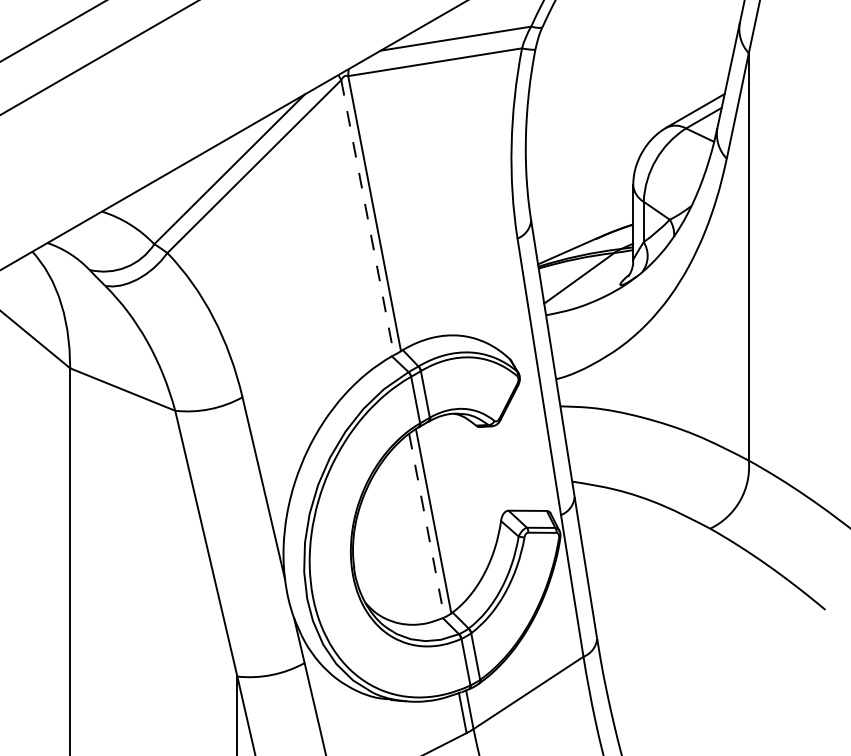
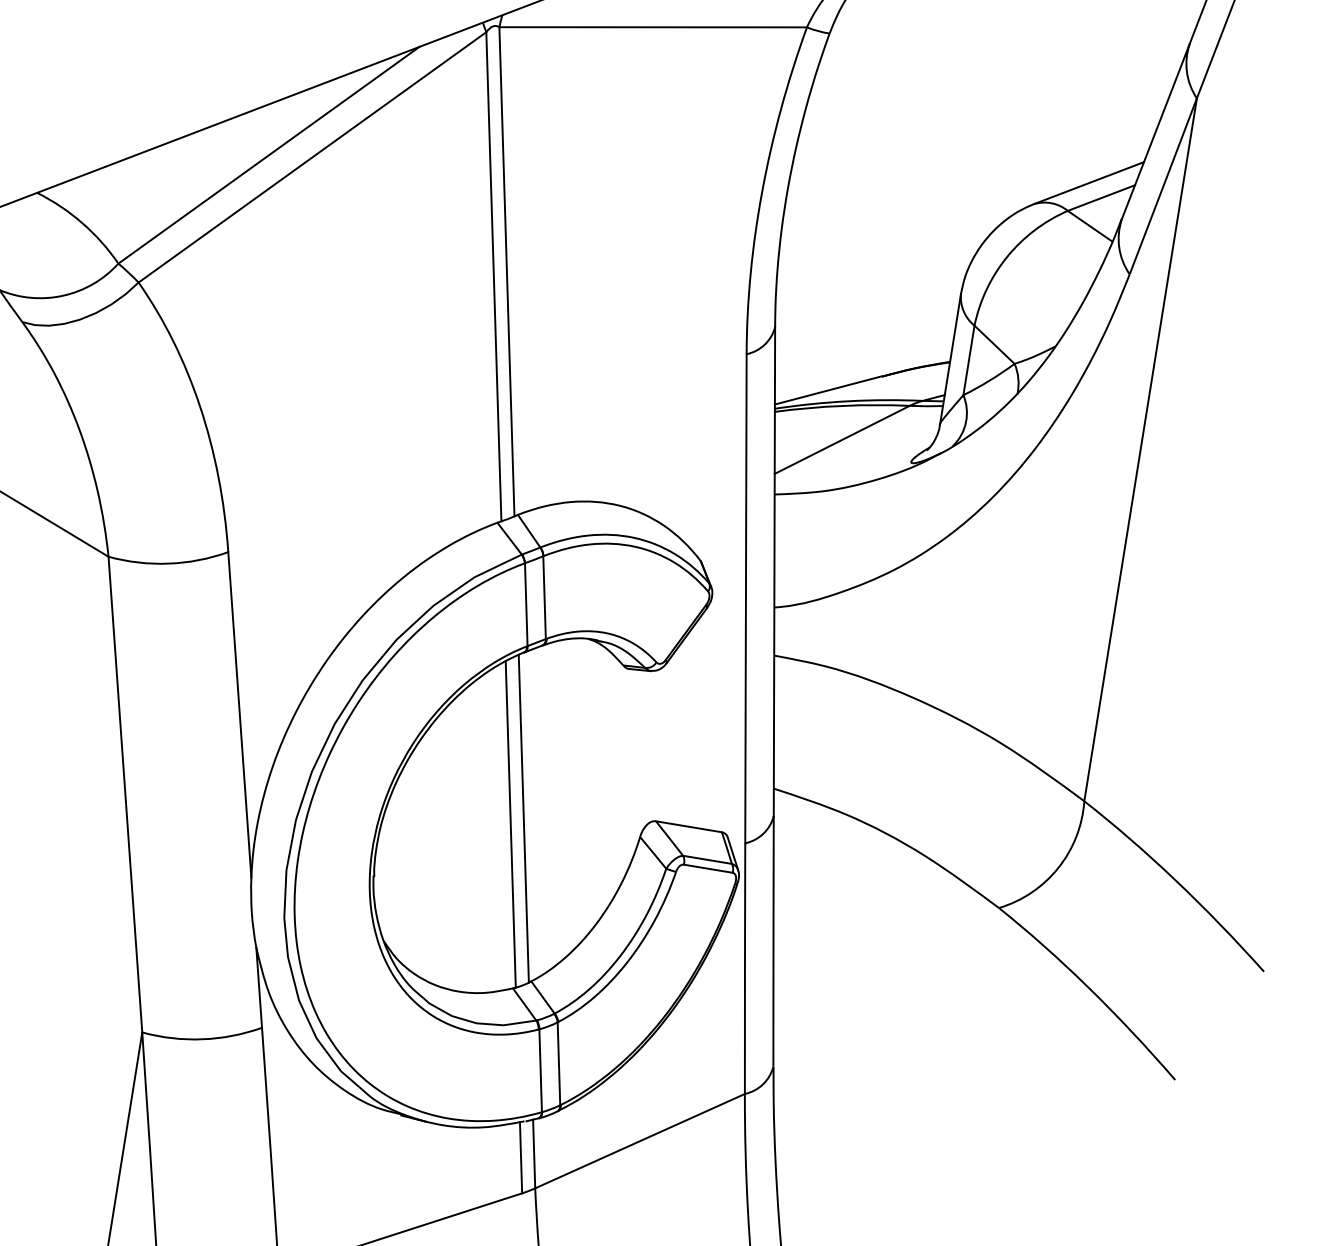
line: (367, 218) -> (493, 278), dashed -> solid
line: (426, 526) -> (510, 825), dashed -> solid

